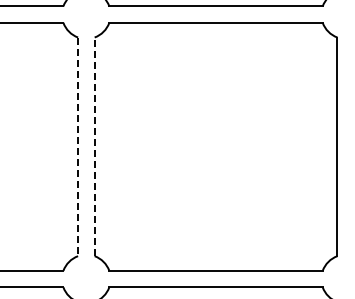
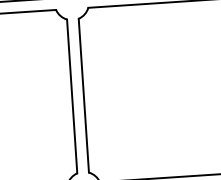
line: (94, 146) -> (83, 95), dashed -> solid
line: (78, 147) -> (72, 96), dashed -> solid

